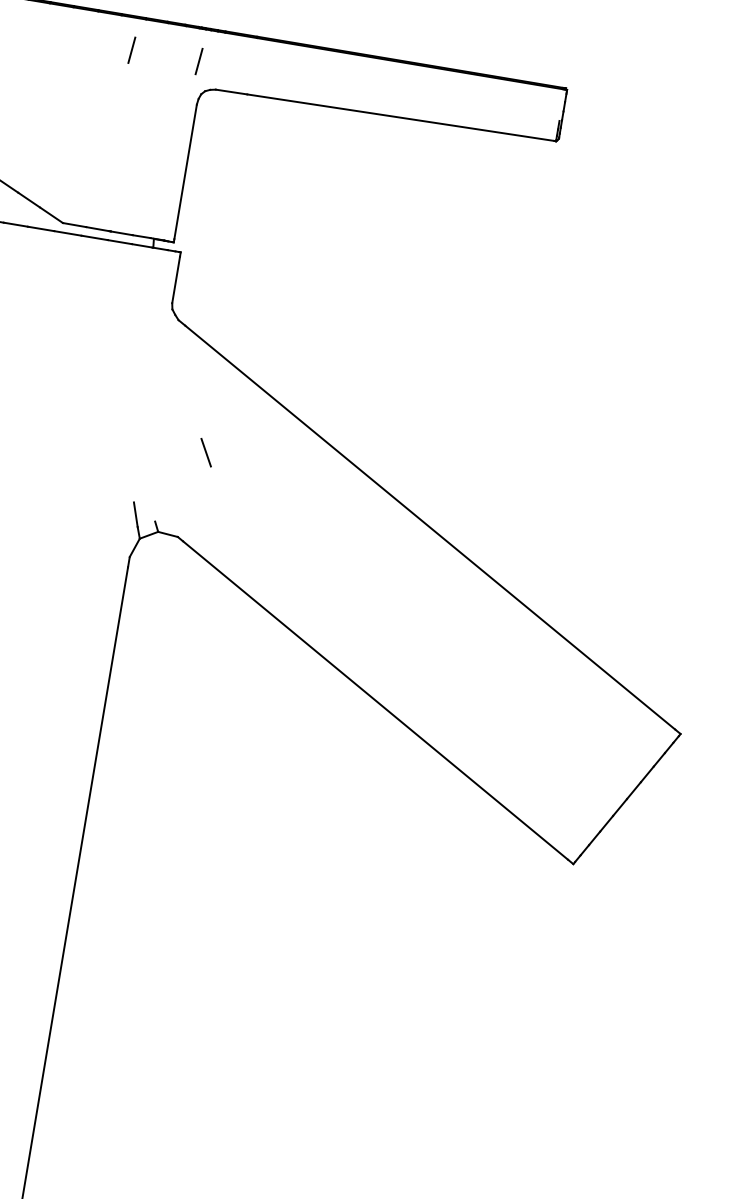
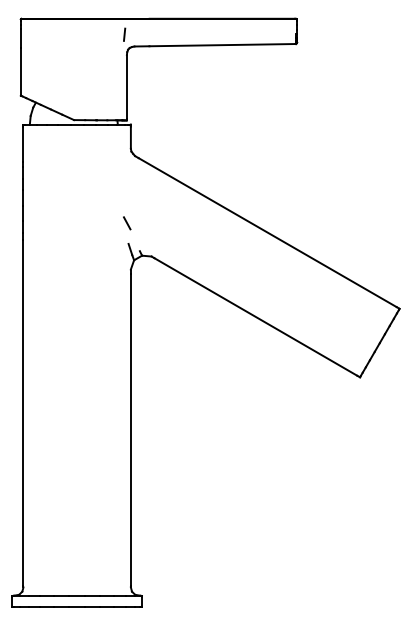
line: (131, 49) -> (92, 34), removed
line: (206, 453) -> (127, 223), moved

